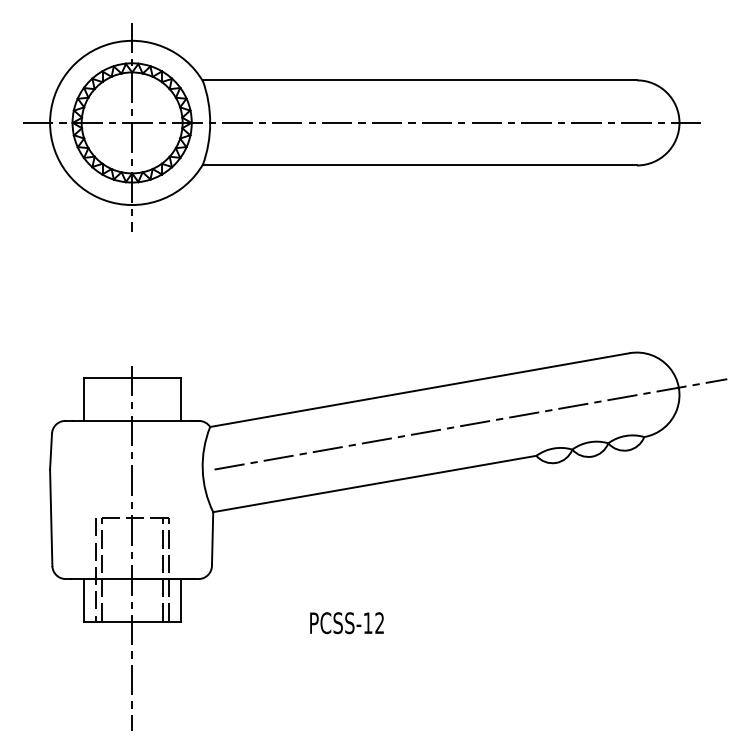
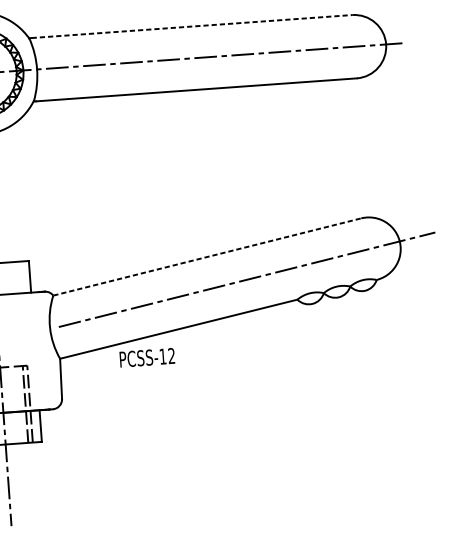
line: (421, 80) -> (192, 26), solid -> dashed
line: (419, 390) -> (207, 257), solid -> dashed
text: (346, 623) -> (146, 358), moved

